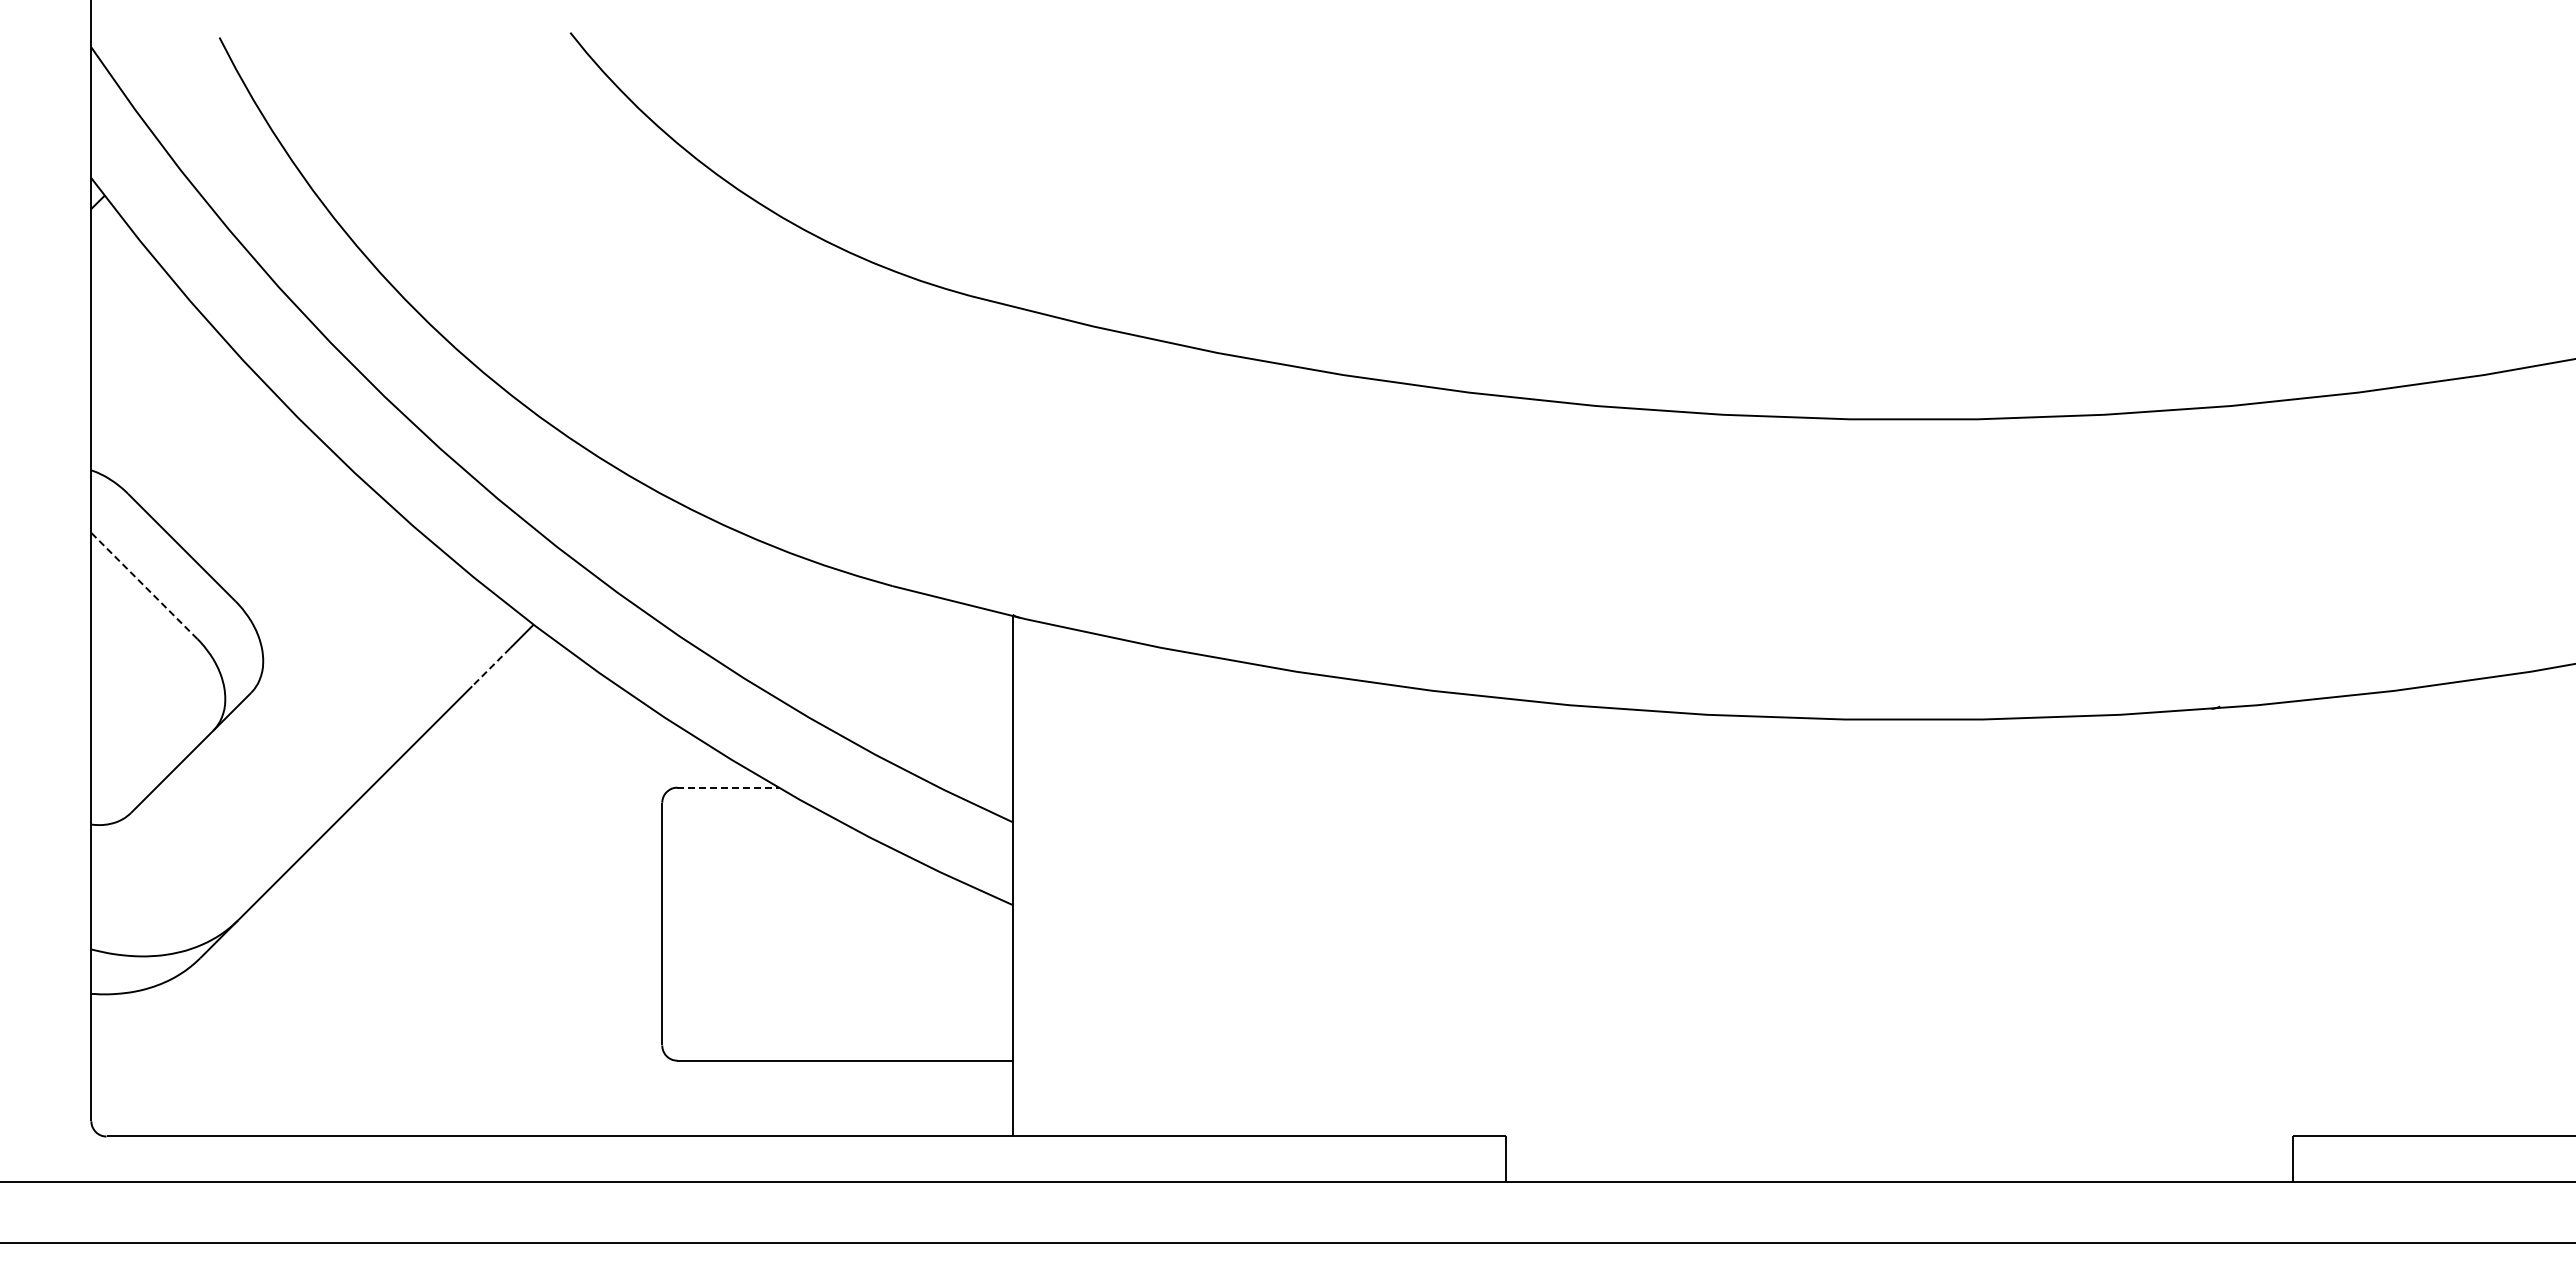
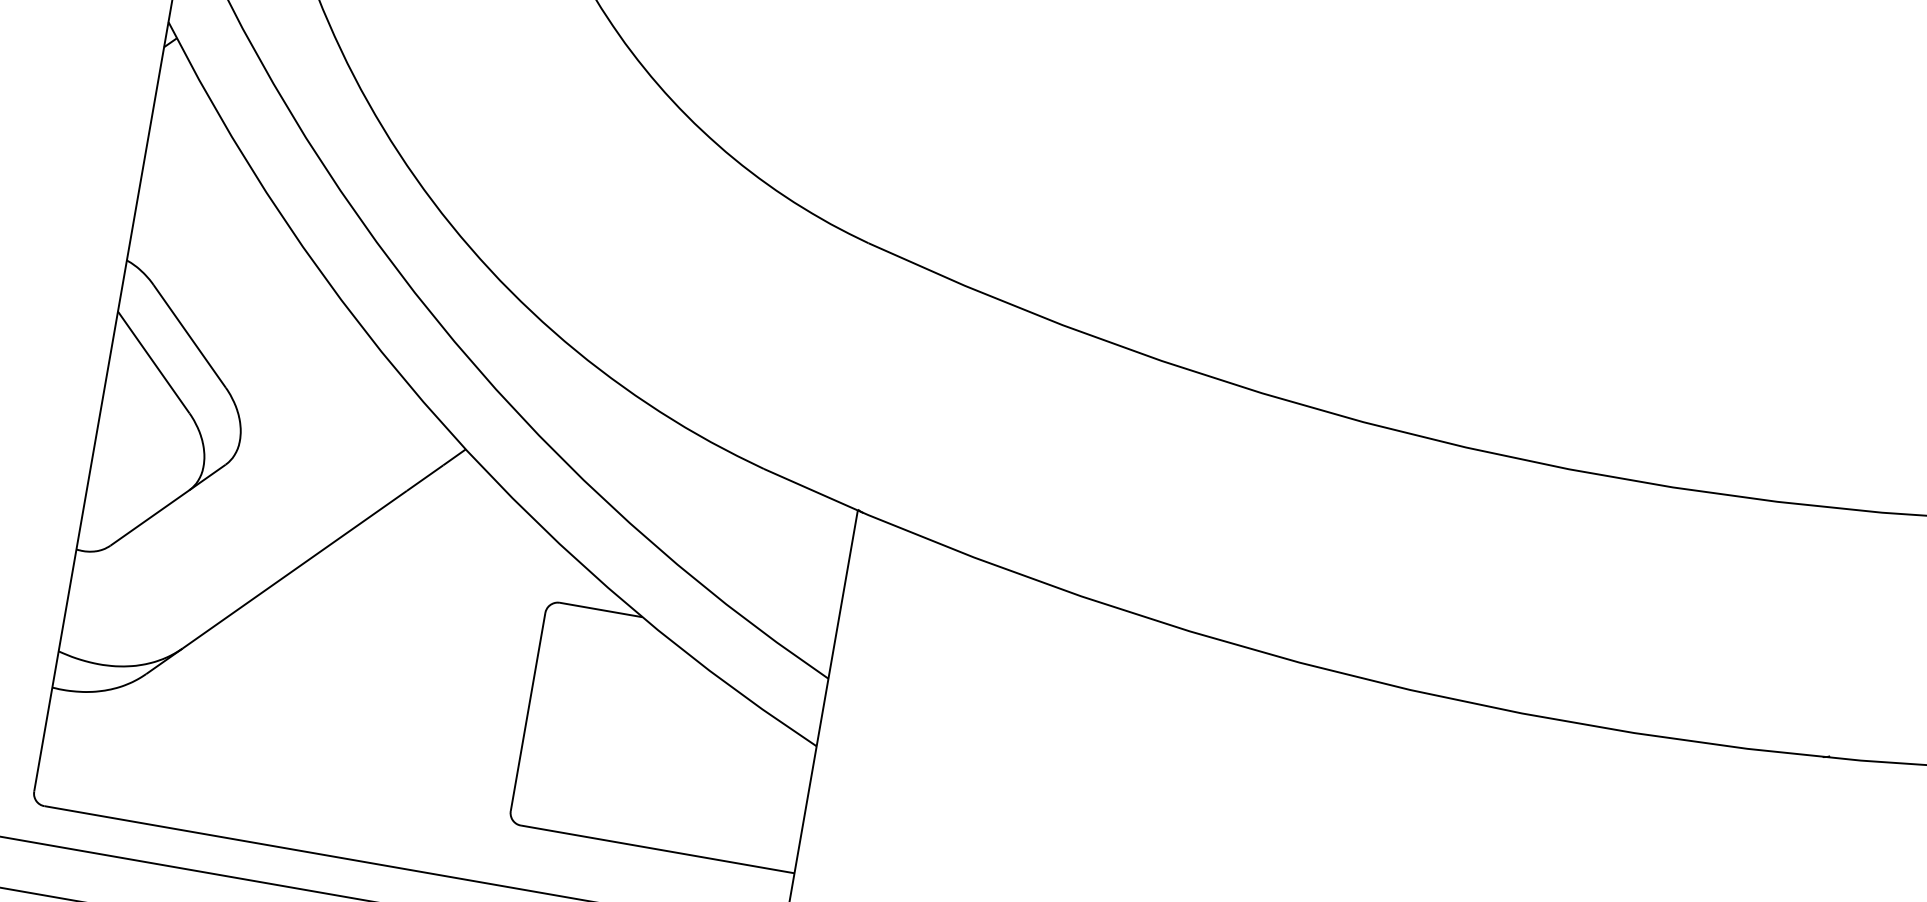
line: (144, 585) -> (153, 362), dashed -> solid
line: (491, 667) -> (425, 478), dashed -> solid
line: (728, 787) -> (601, 609), dashed -> solid

